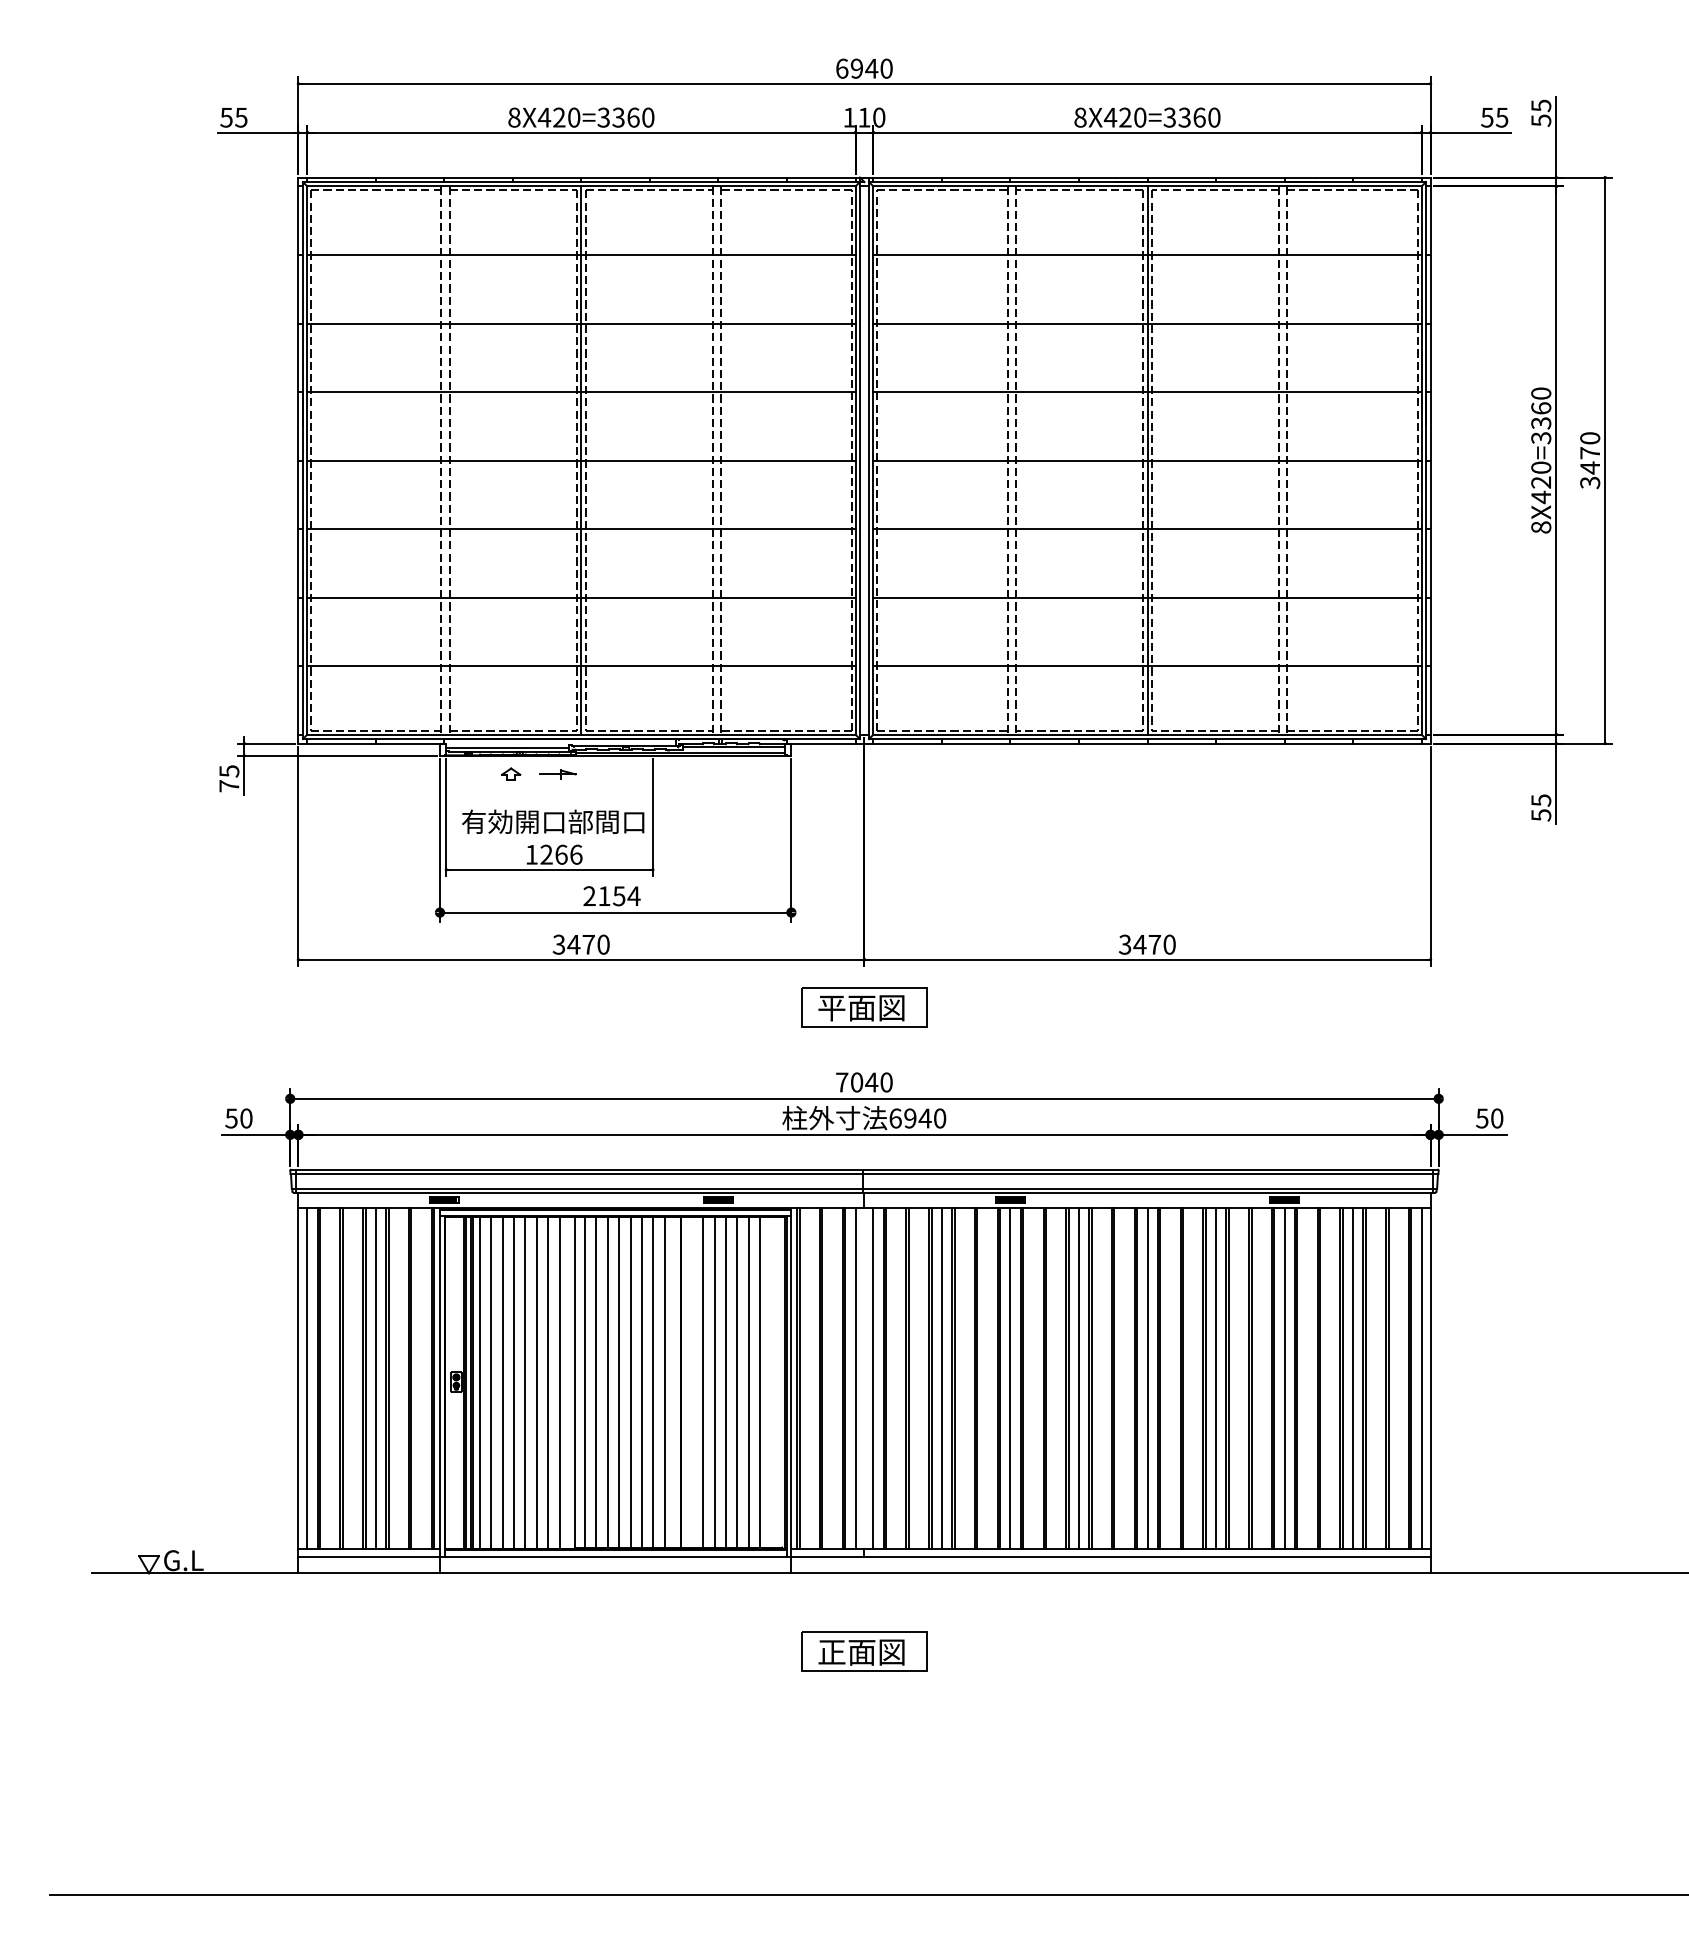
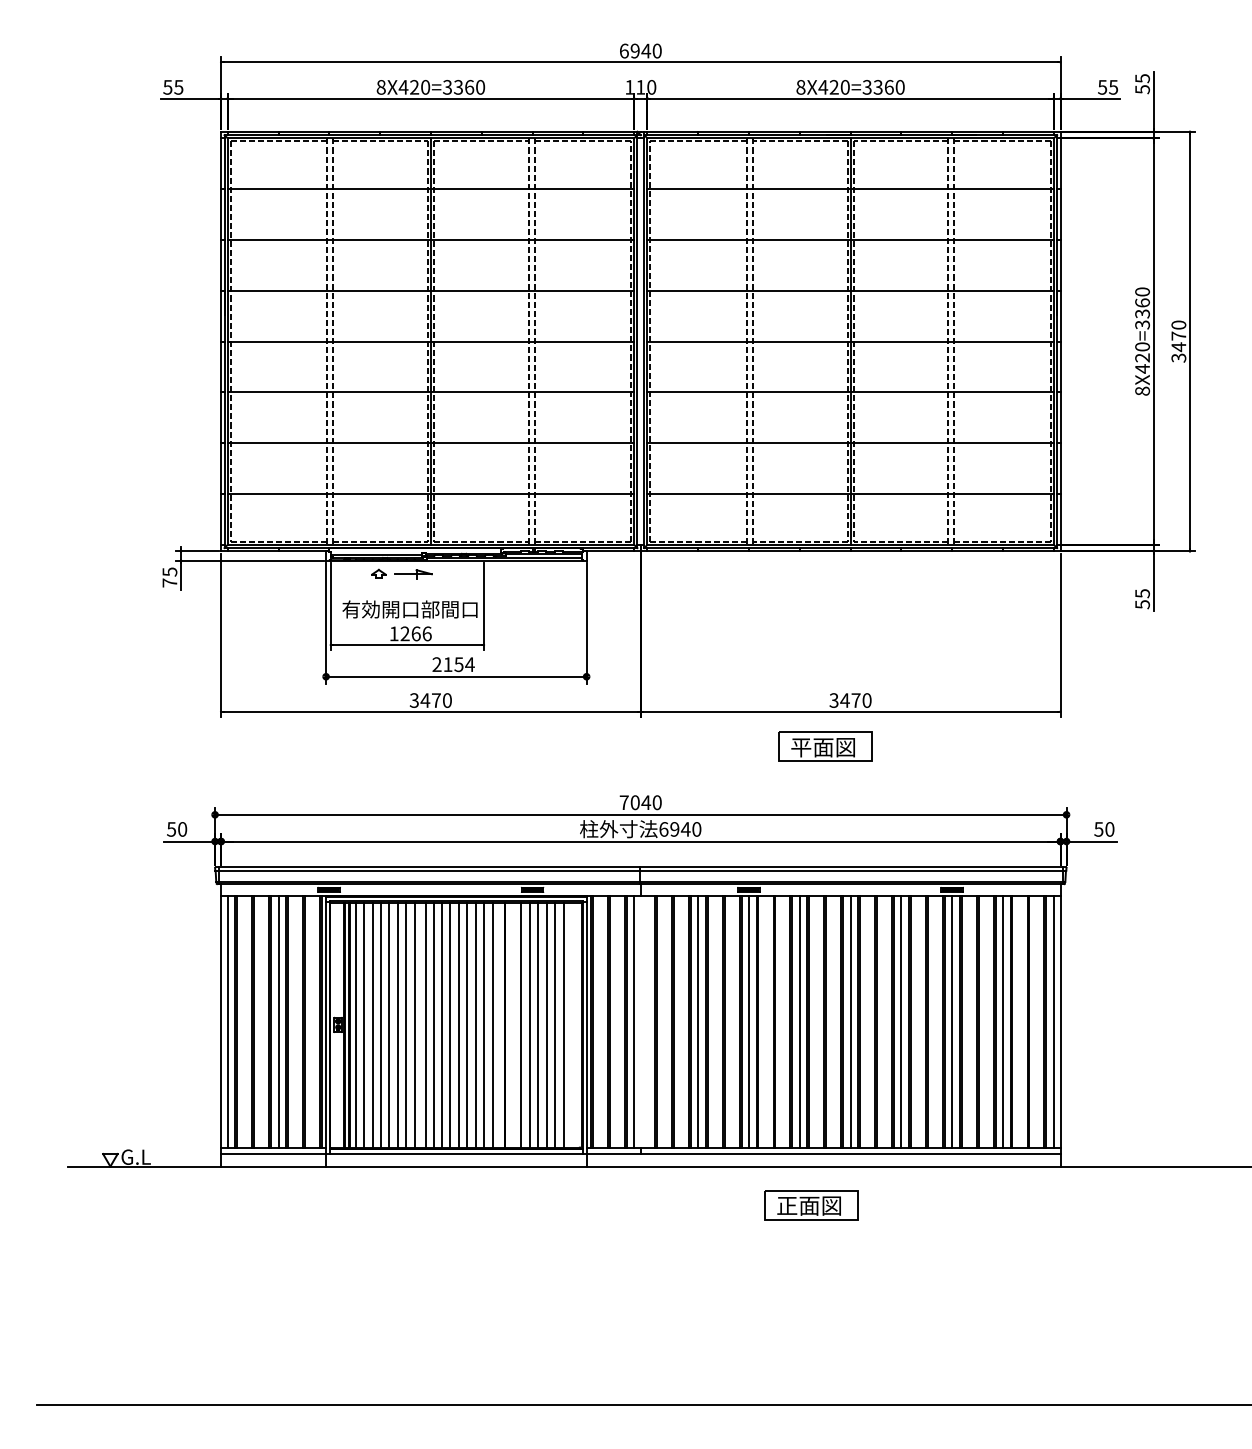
part: (557, 774) -> (413, 574), size x1.4
part: (864, 1007) -> (825, 747), moved
line: (873, 1377) -> (647, 1021), removed
part: (864, 1651) -> (811, 1205), moved

